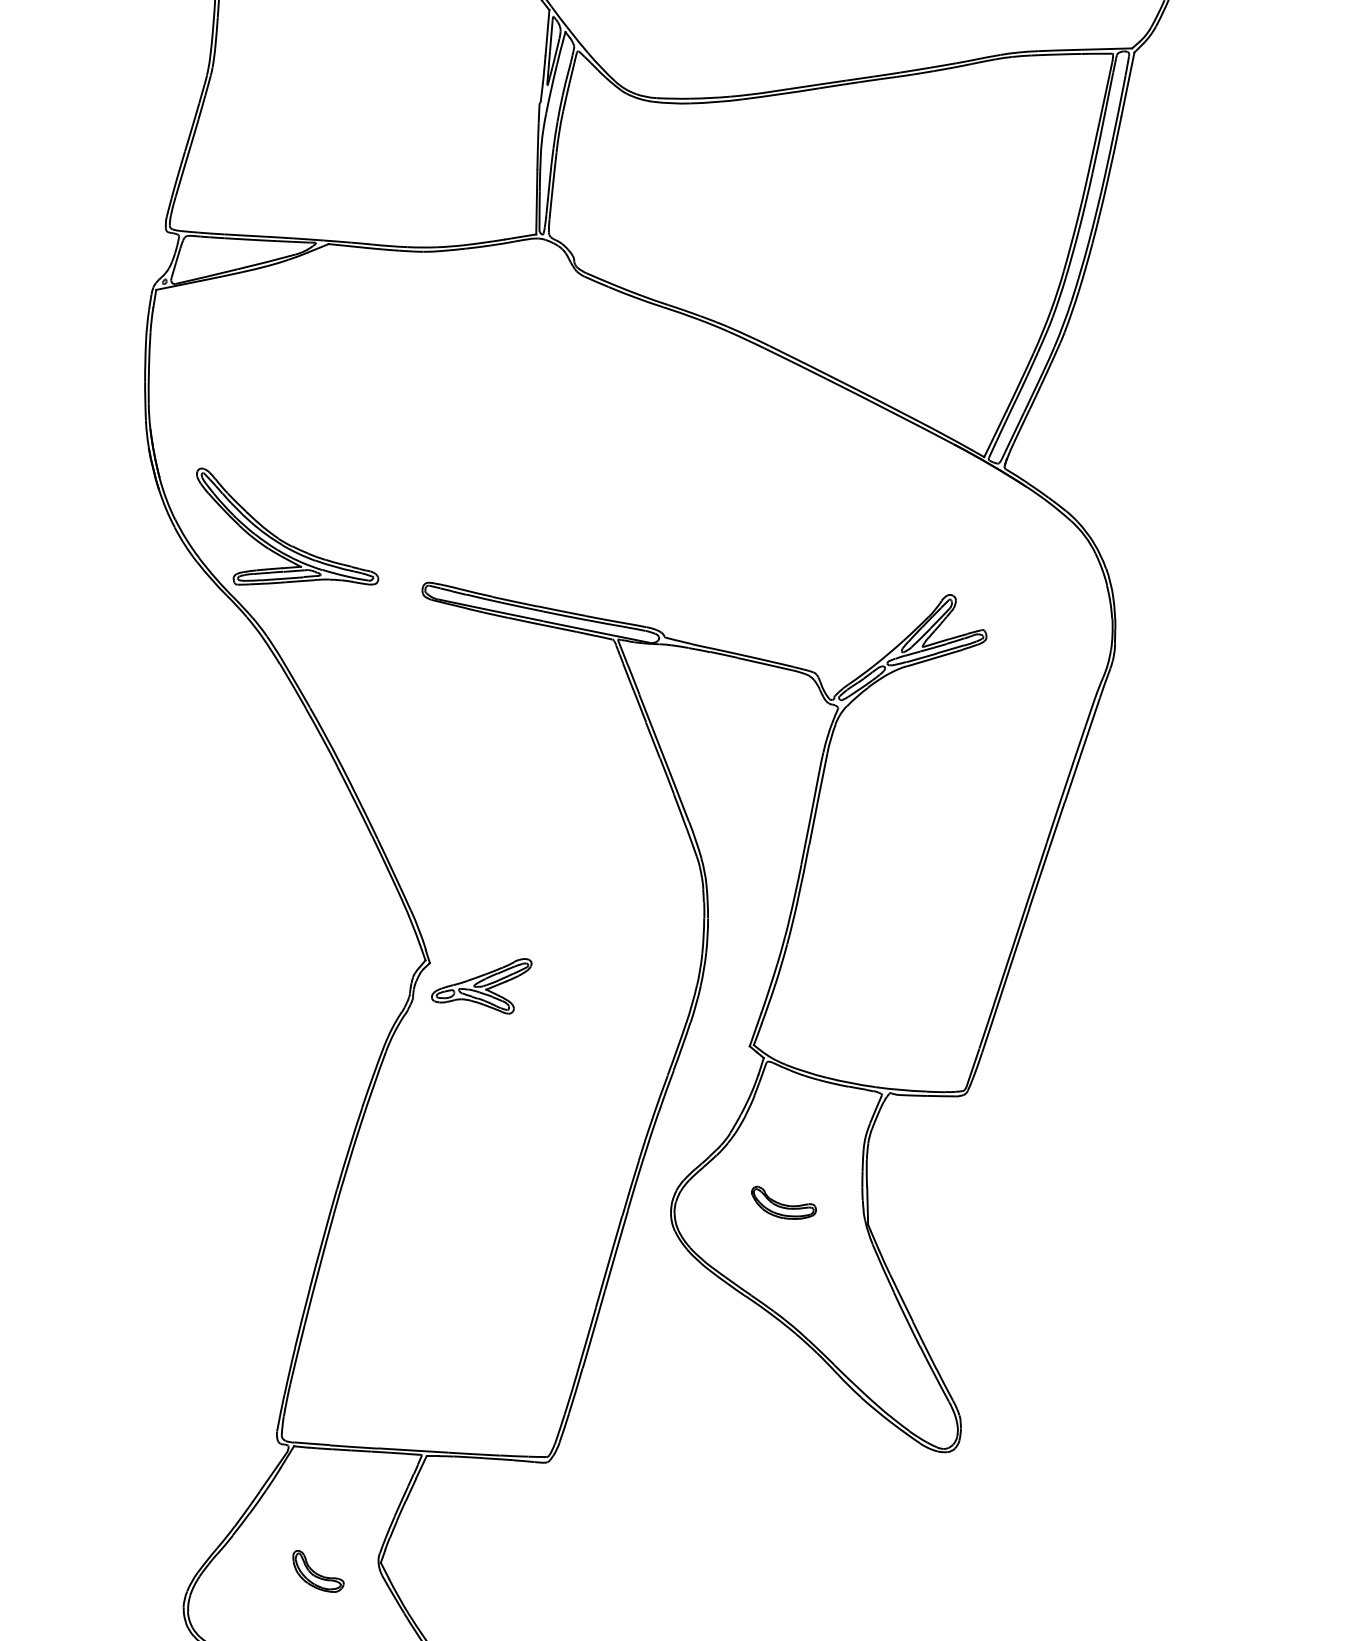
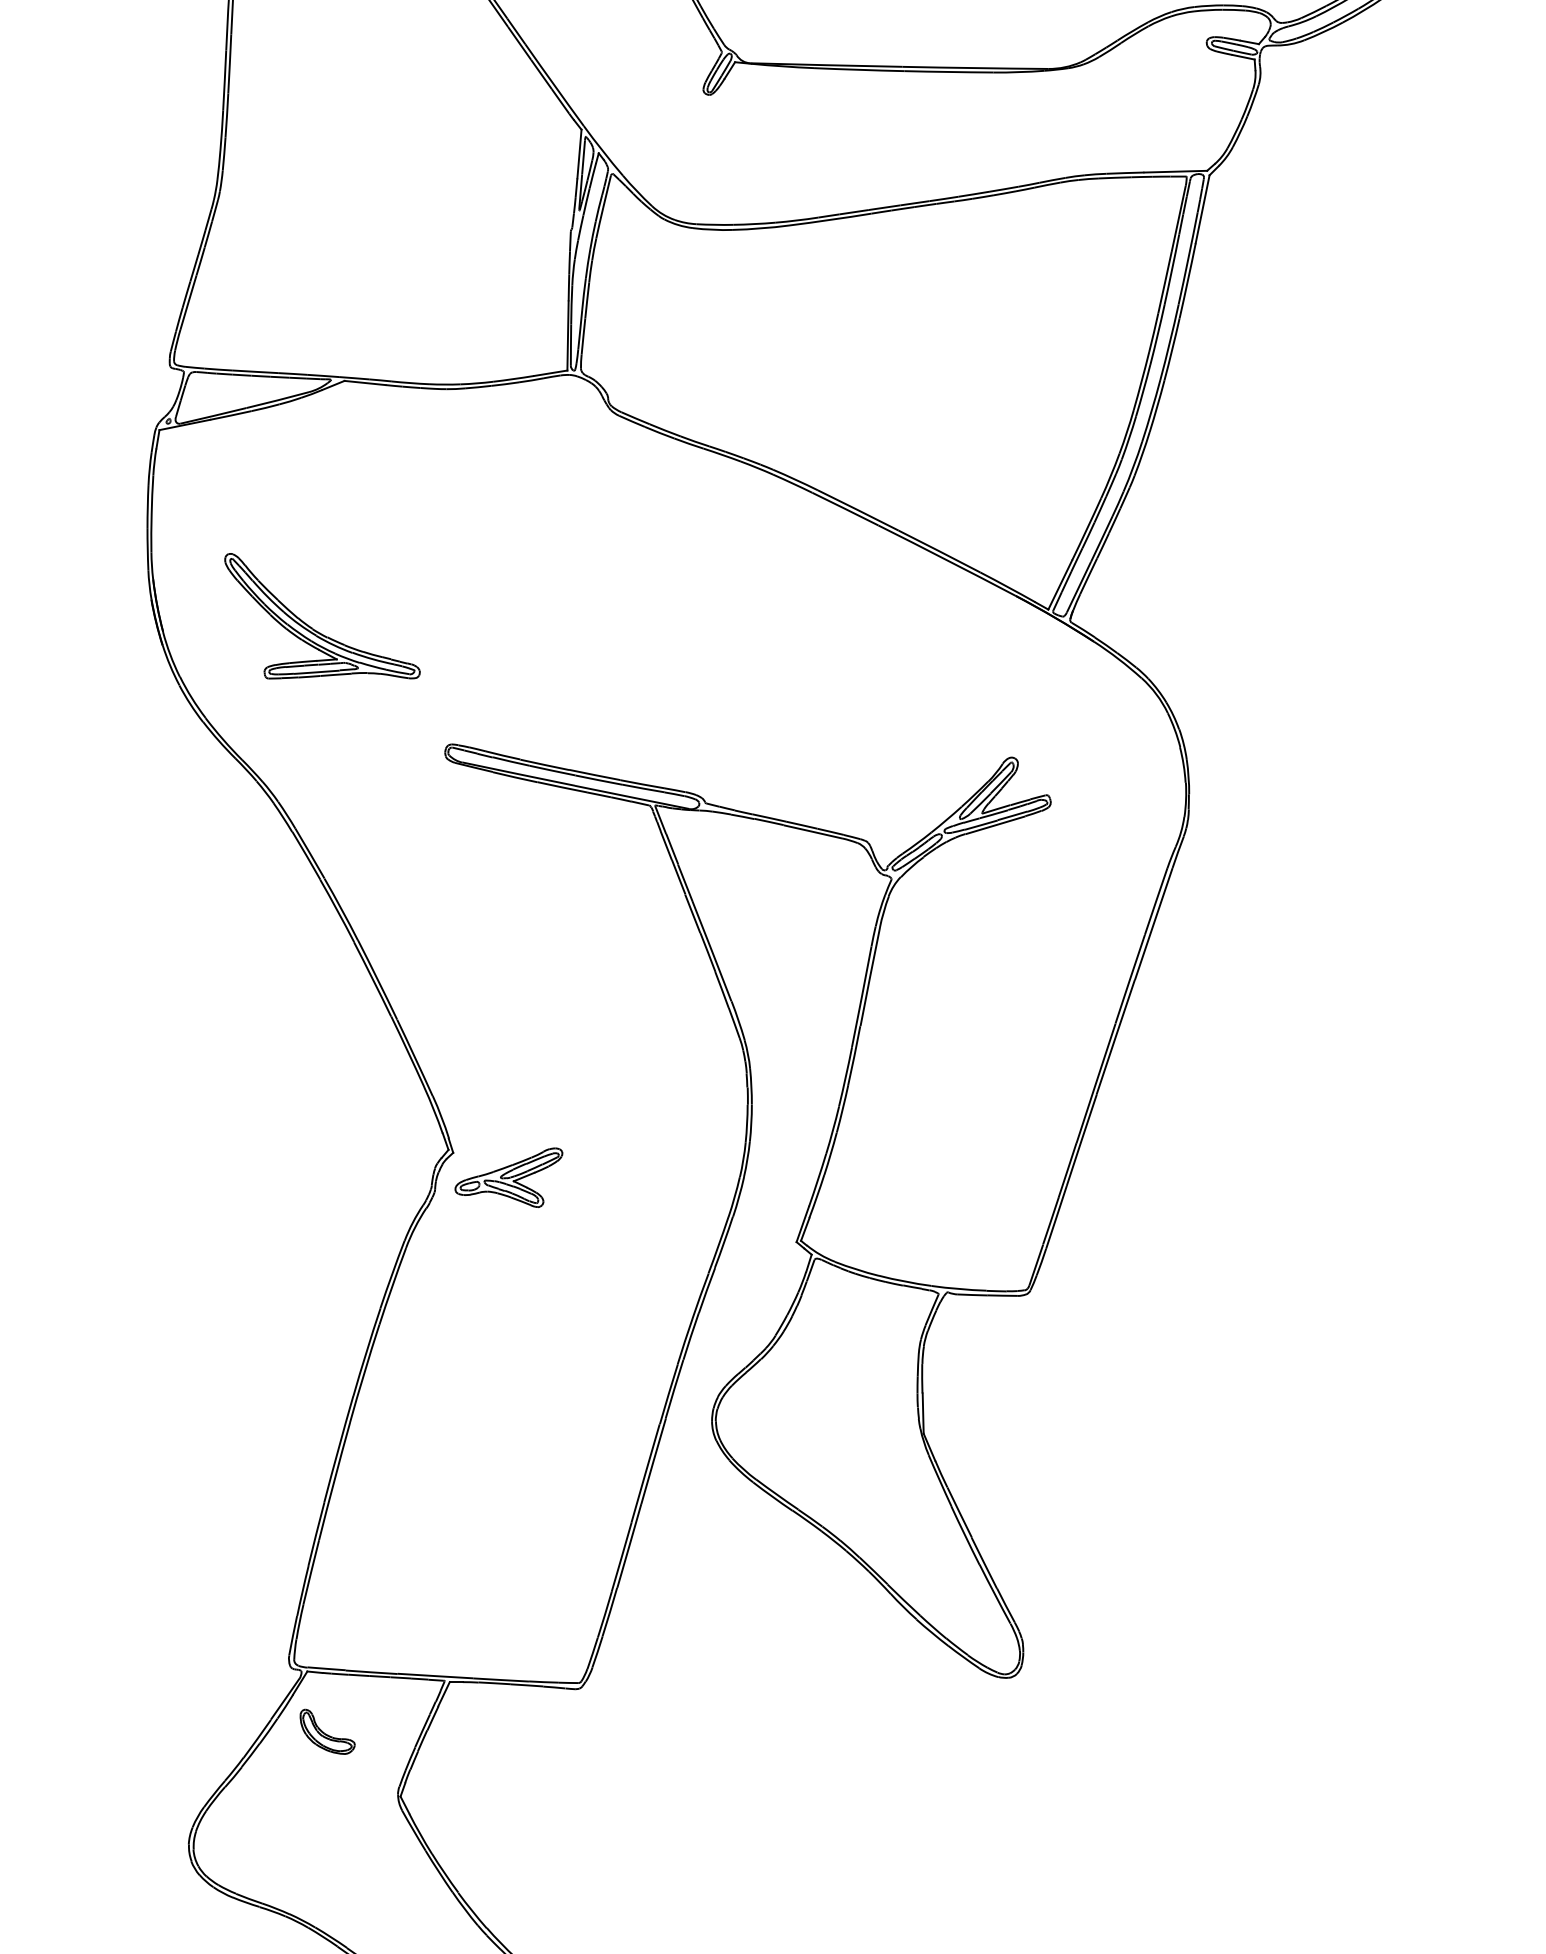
part: (281, 538) -> (315, 629), moved
part: (784, 1203) -> (833, 1410), removed
part: (318, 1571) -> (327, 1731), moved

